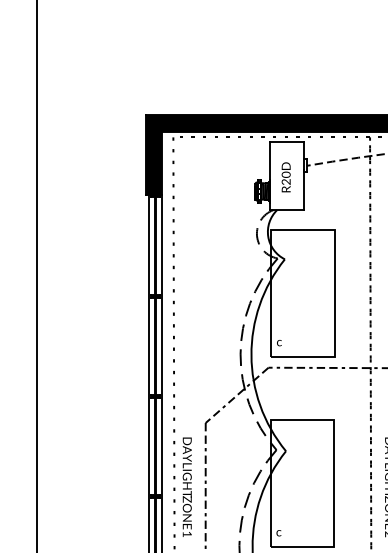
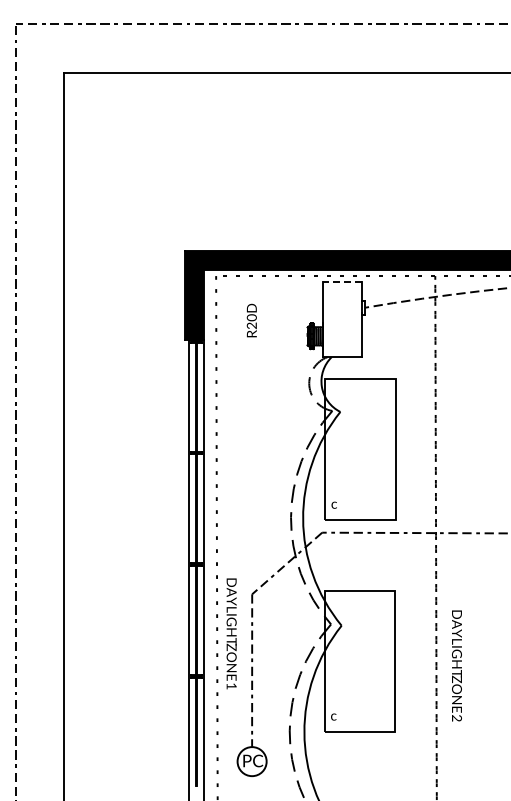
line: (286, 142) -> (342, 281), solid -> dashed
text: (285, 177) -> (251, 320), moved
text: (187, 486) -> (231, 633), moved

